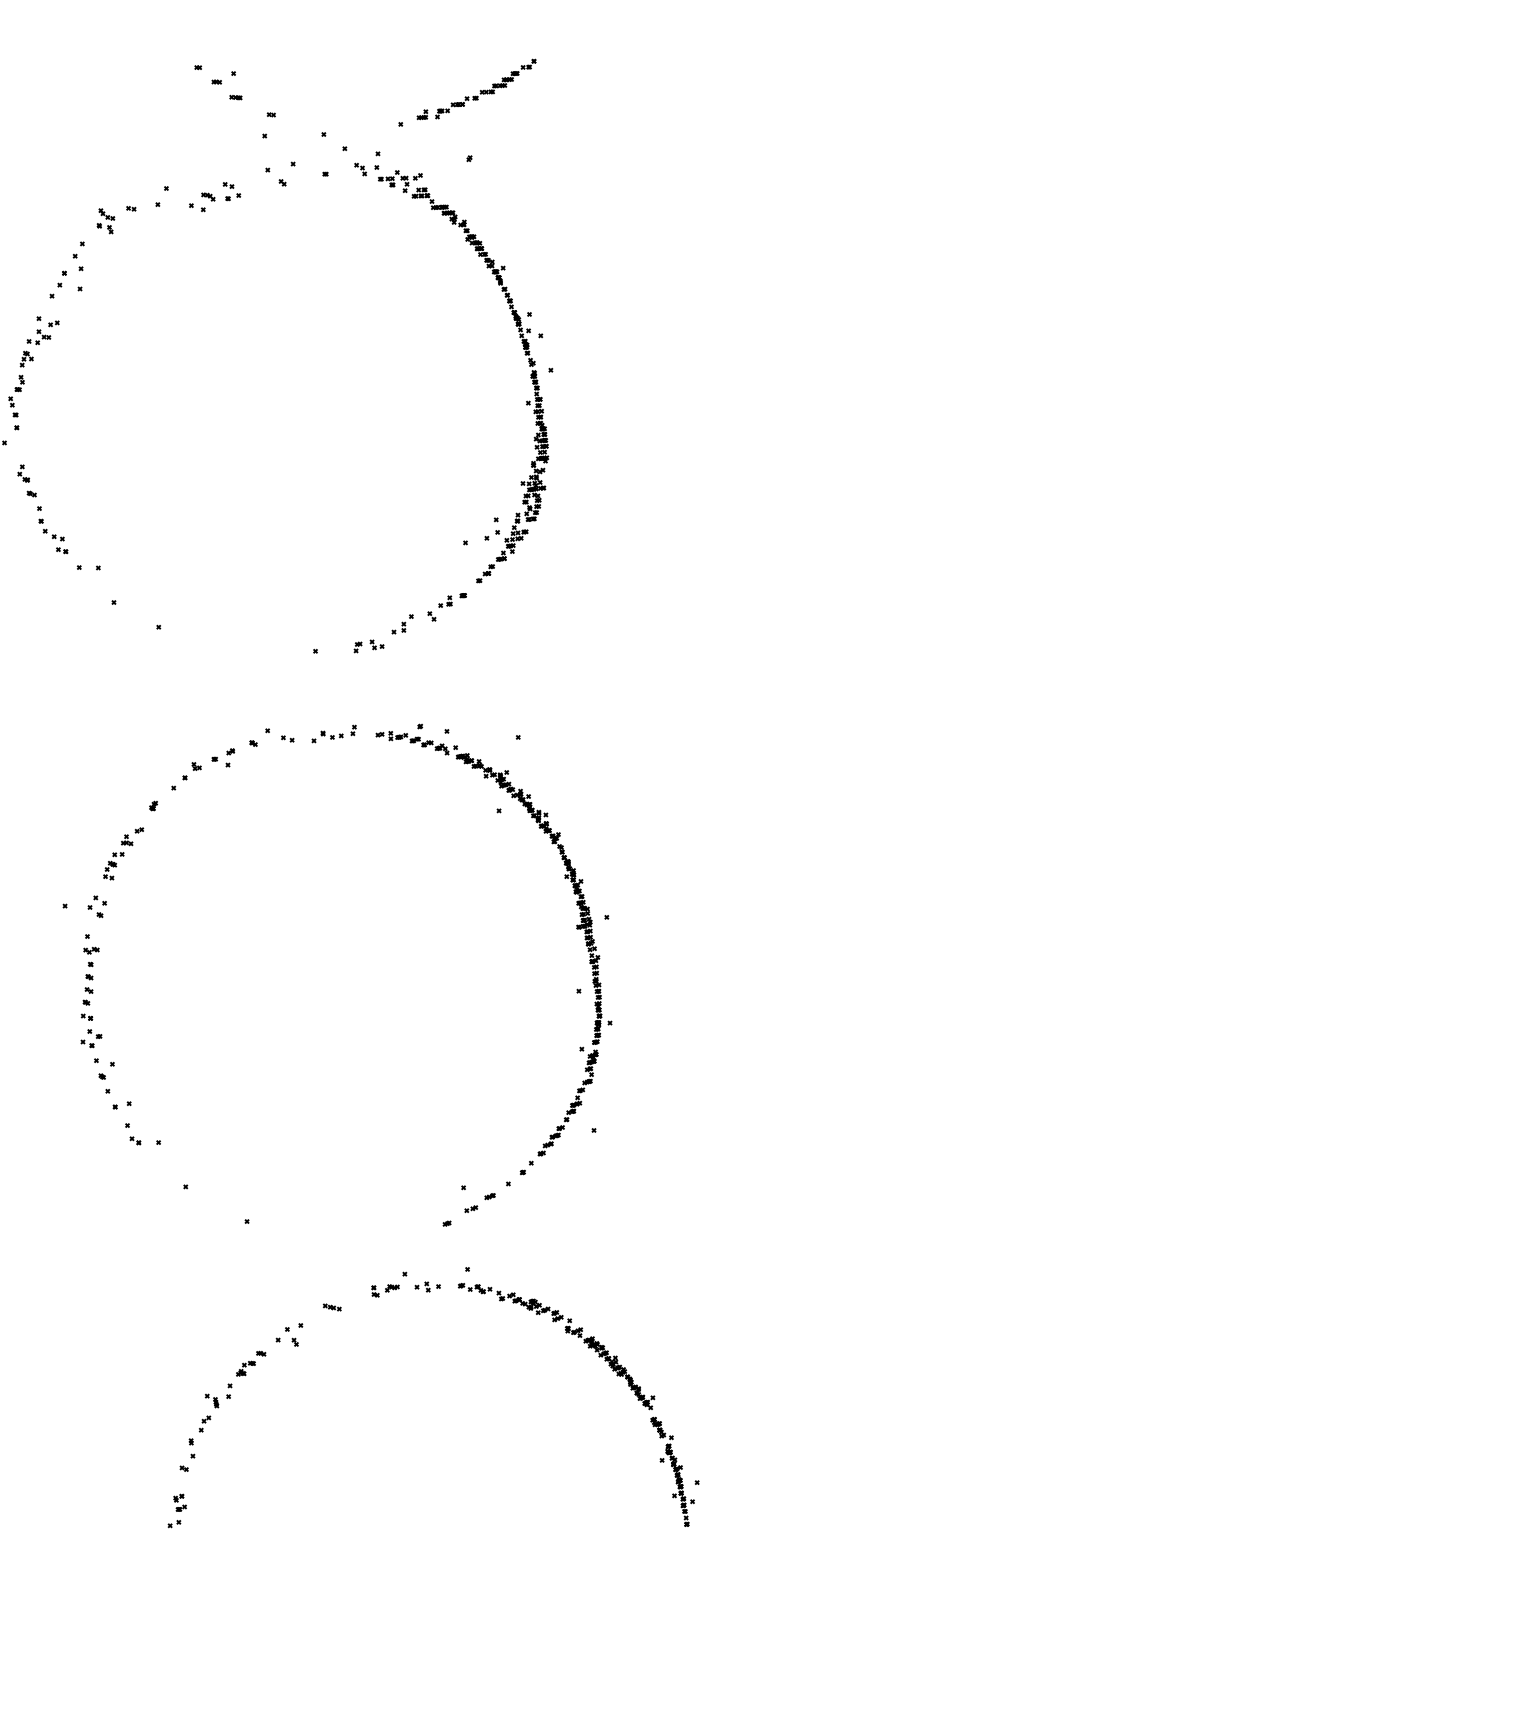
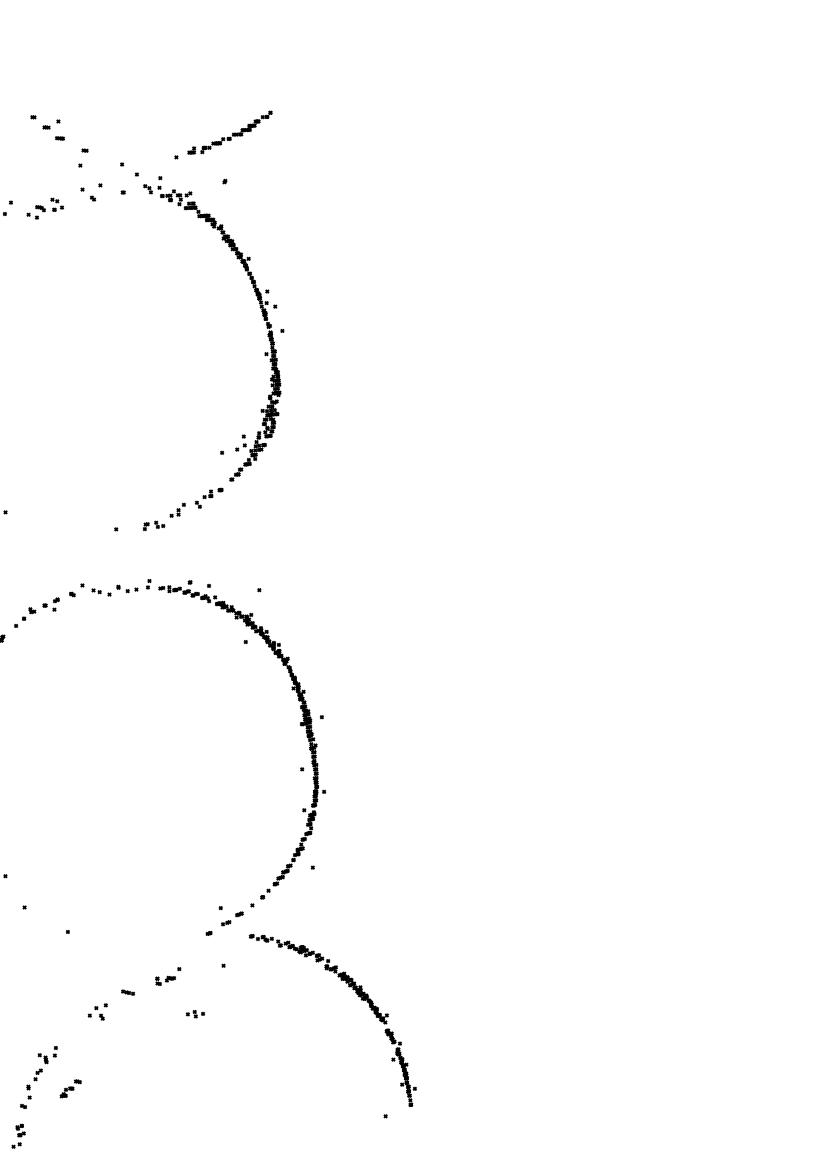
part: (333, 733) -> (128, 587), size x1.4
part: (427, 1286) -> (195, 1013), moved
part: (251, 1363) -> (71, 1088), moved
part: (612, 1371) -> (358, 996), moved

